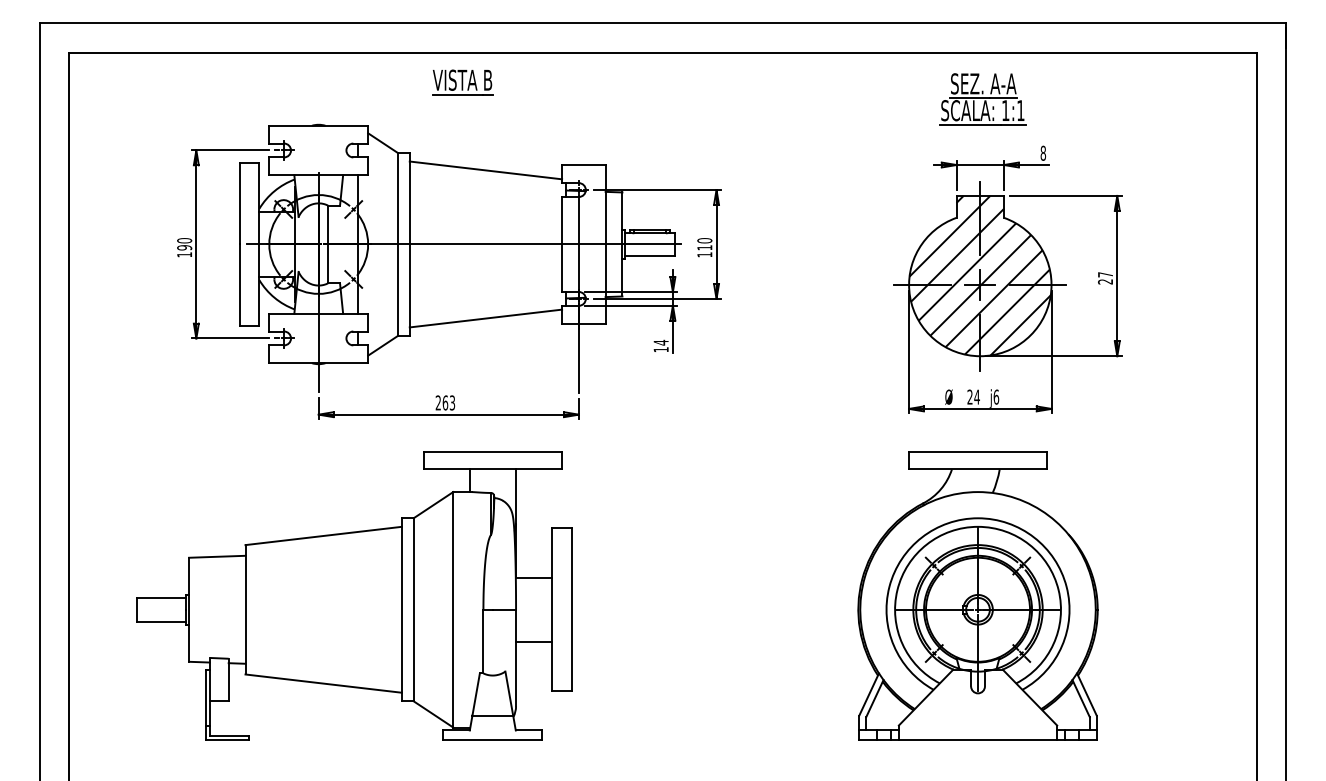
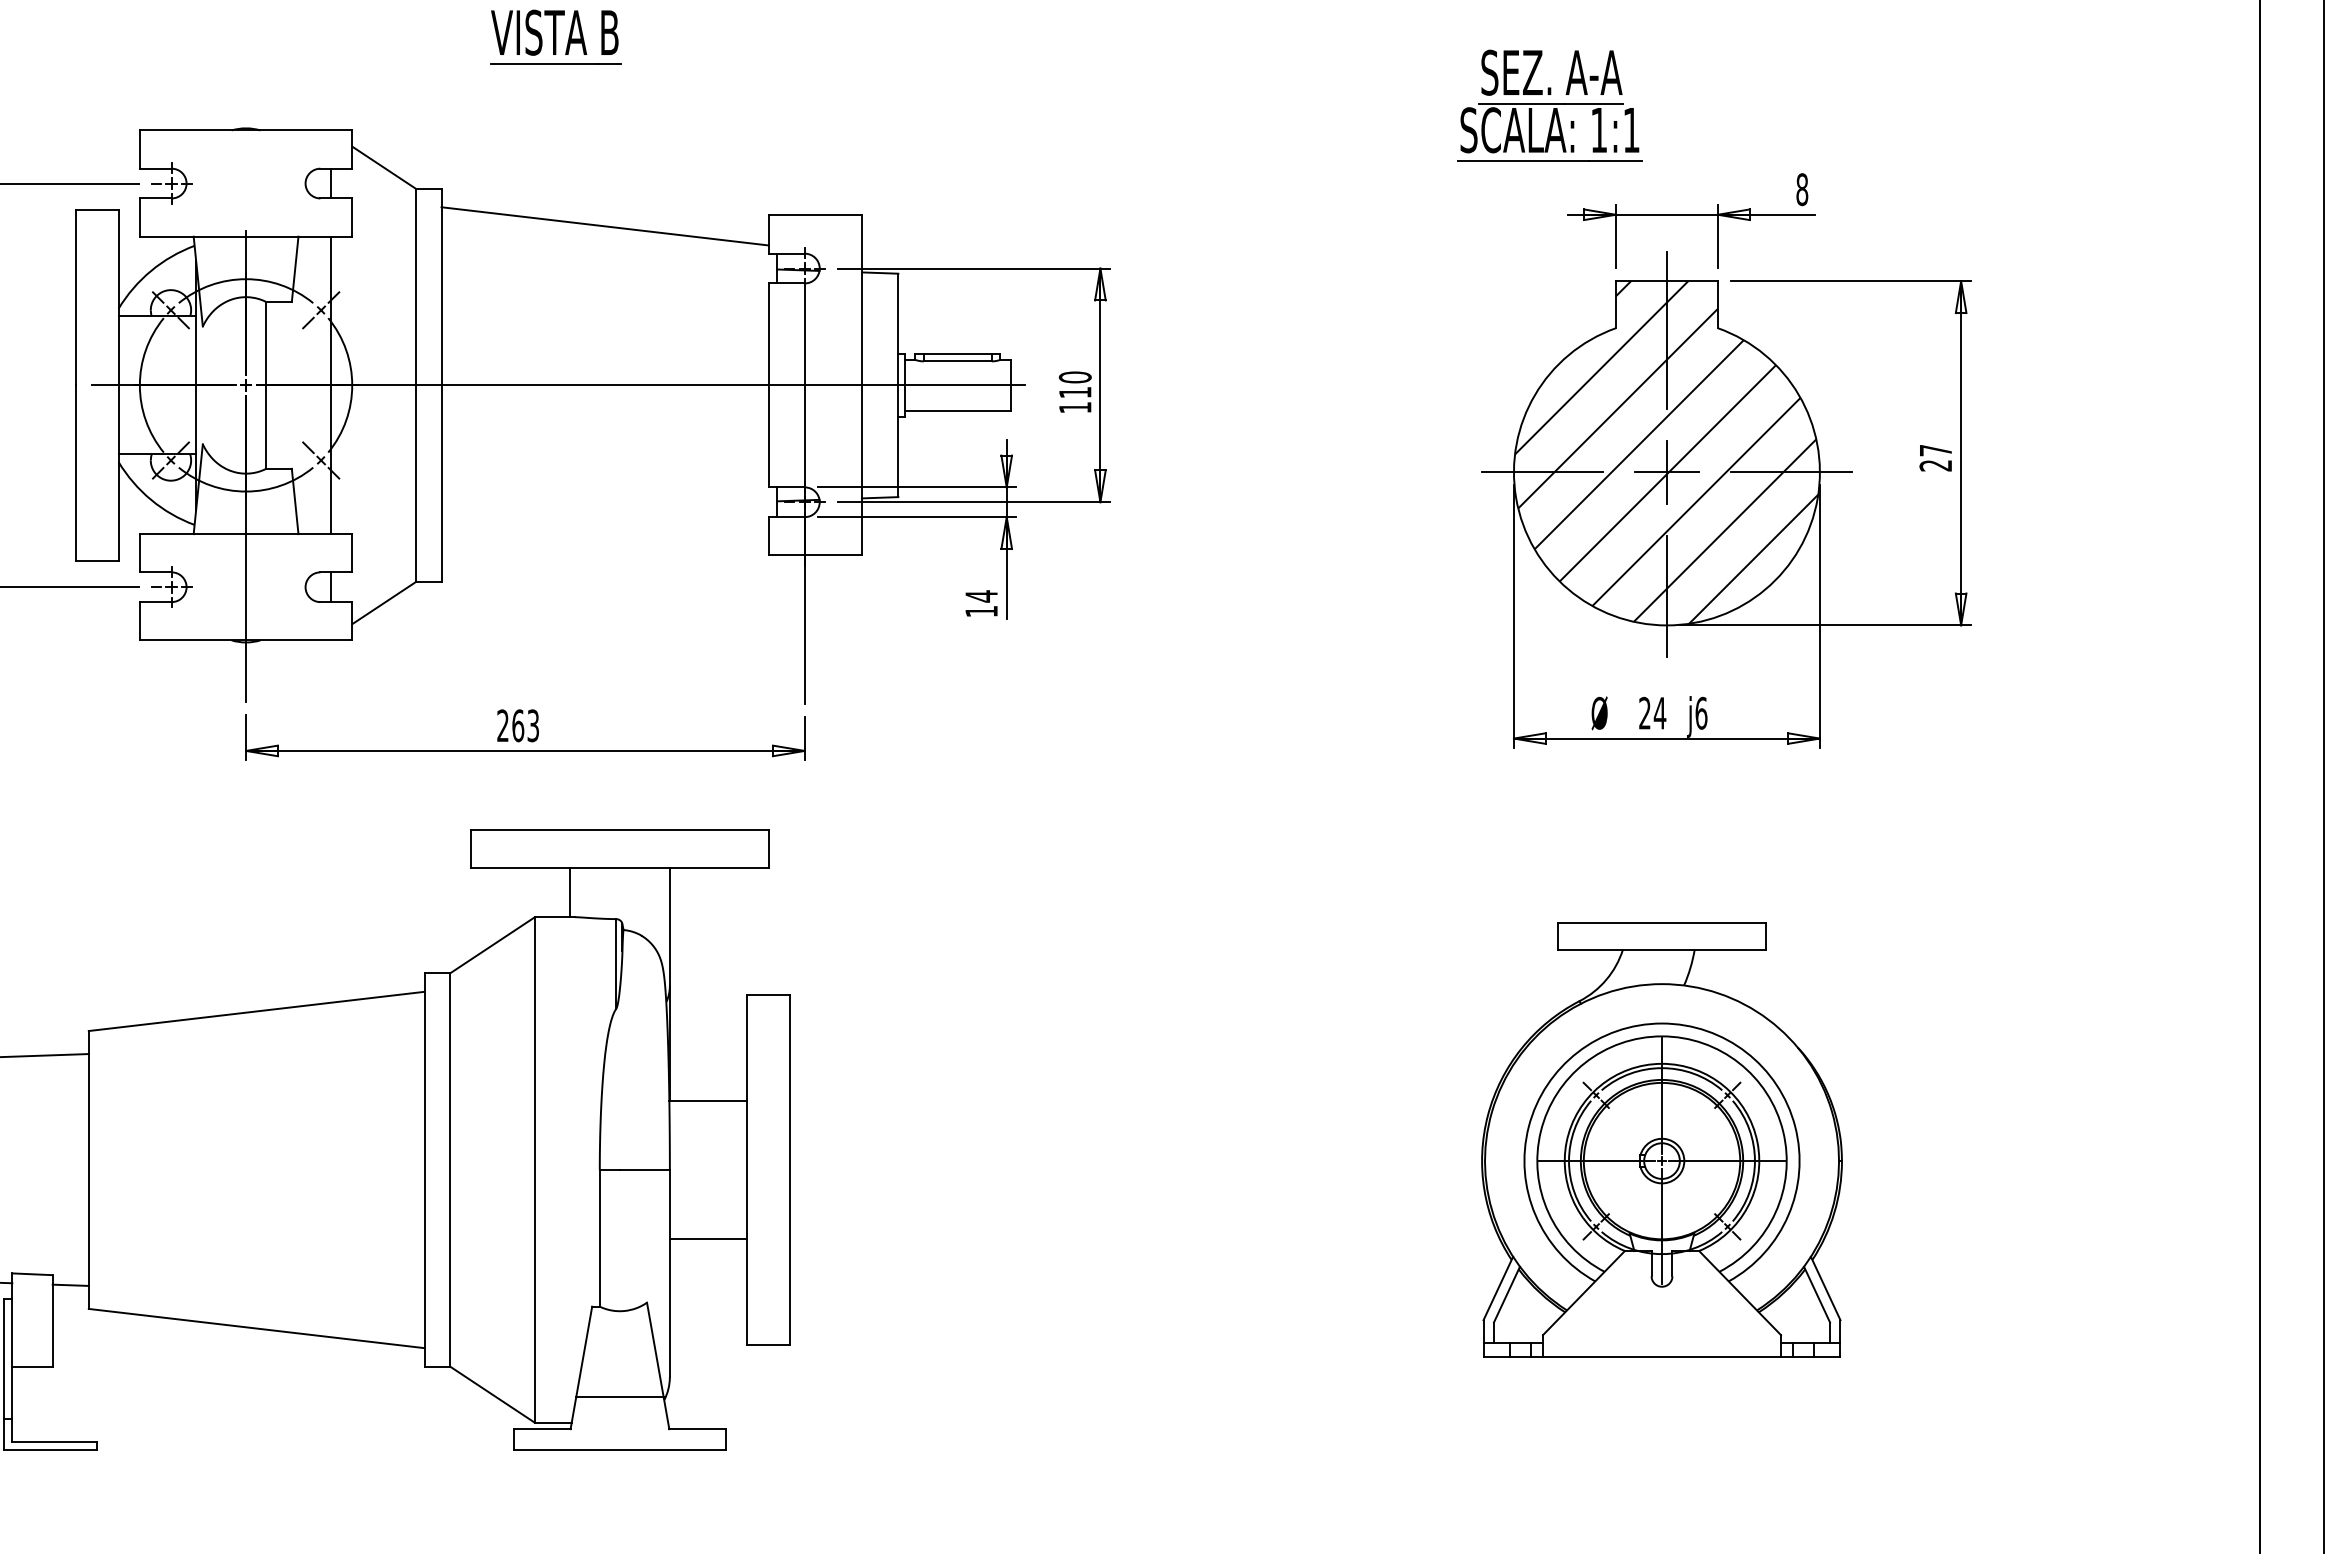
part: (982, 99) -> (1549, 106), moved
line: (485, 318) -> (604, 544), removed
part: (977, 595) -> (1660, 1139), size x0.7

